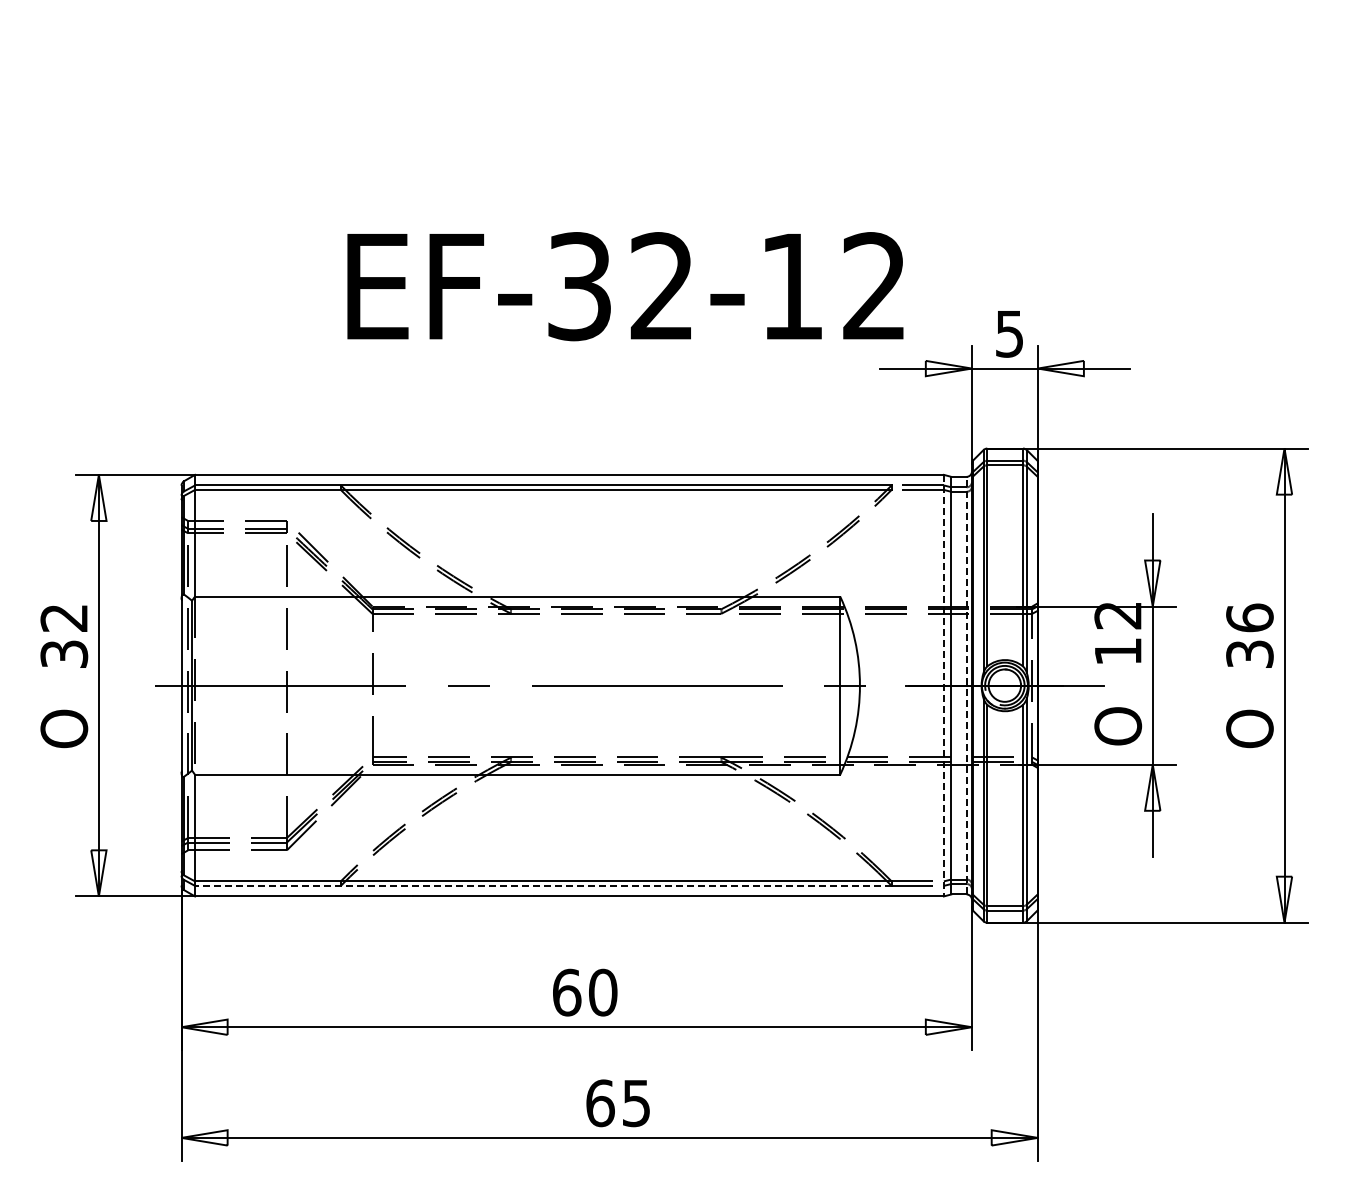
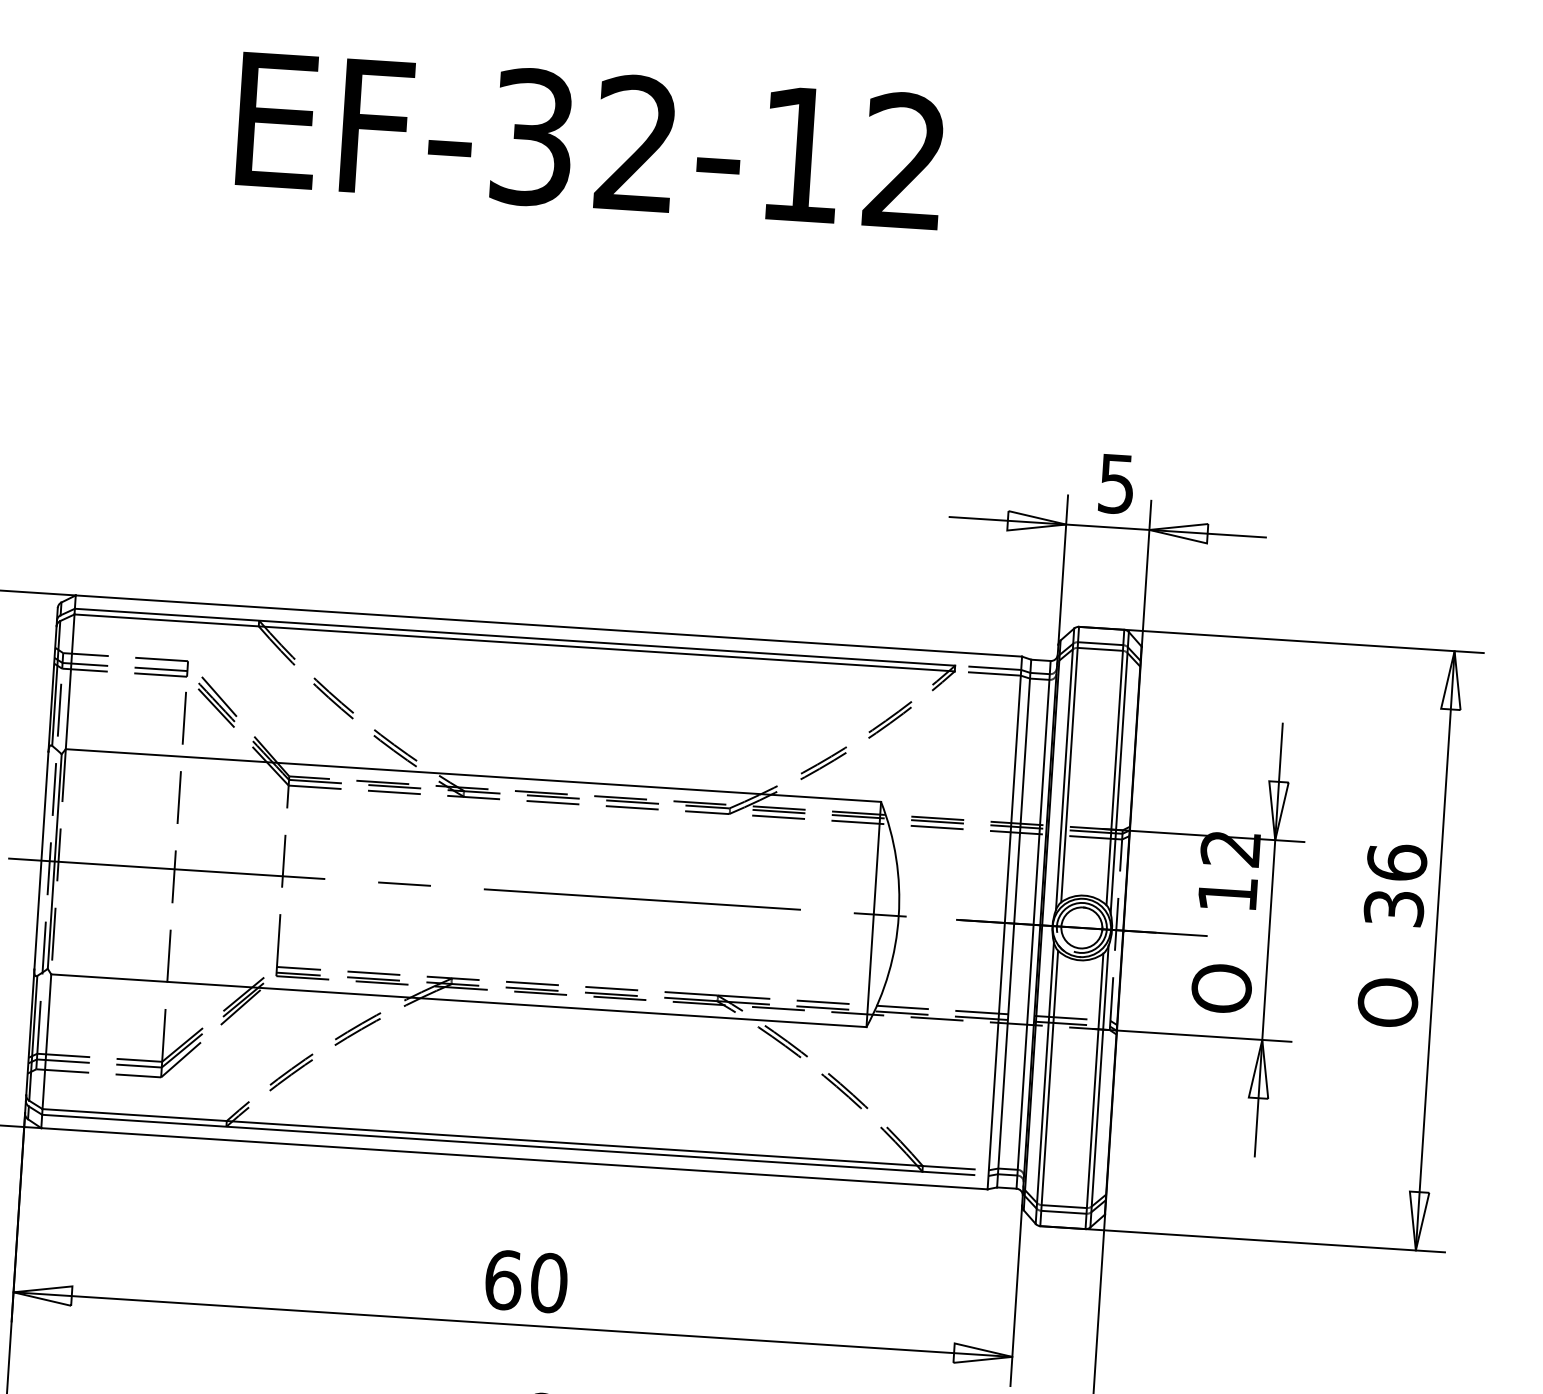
text: (625, 286) -> (590, 140), moved
line: (943, 685) -> (1004, 922), dashed -> solid
line: (966, 685) -> (1033, 924), dashed -> solid
line: (542, 885) -> (481, 1142), dashed -> solid

